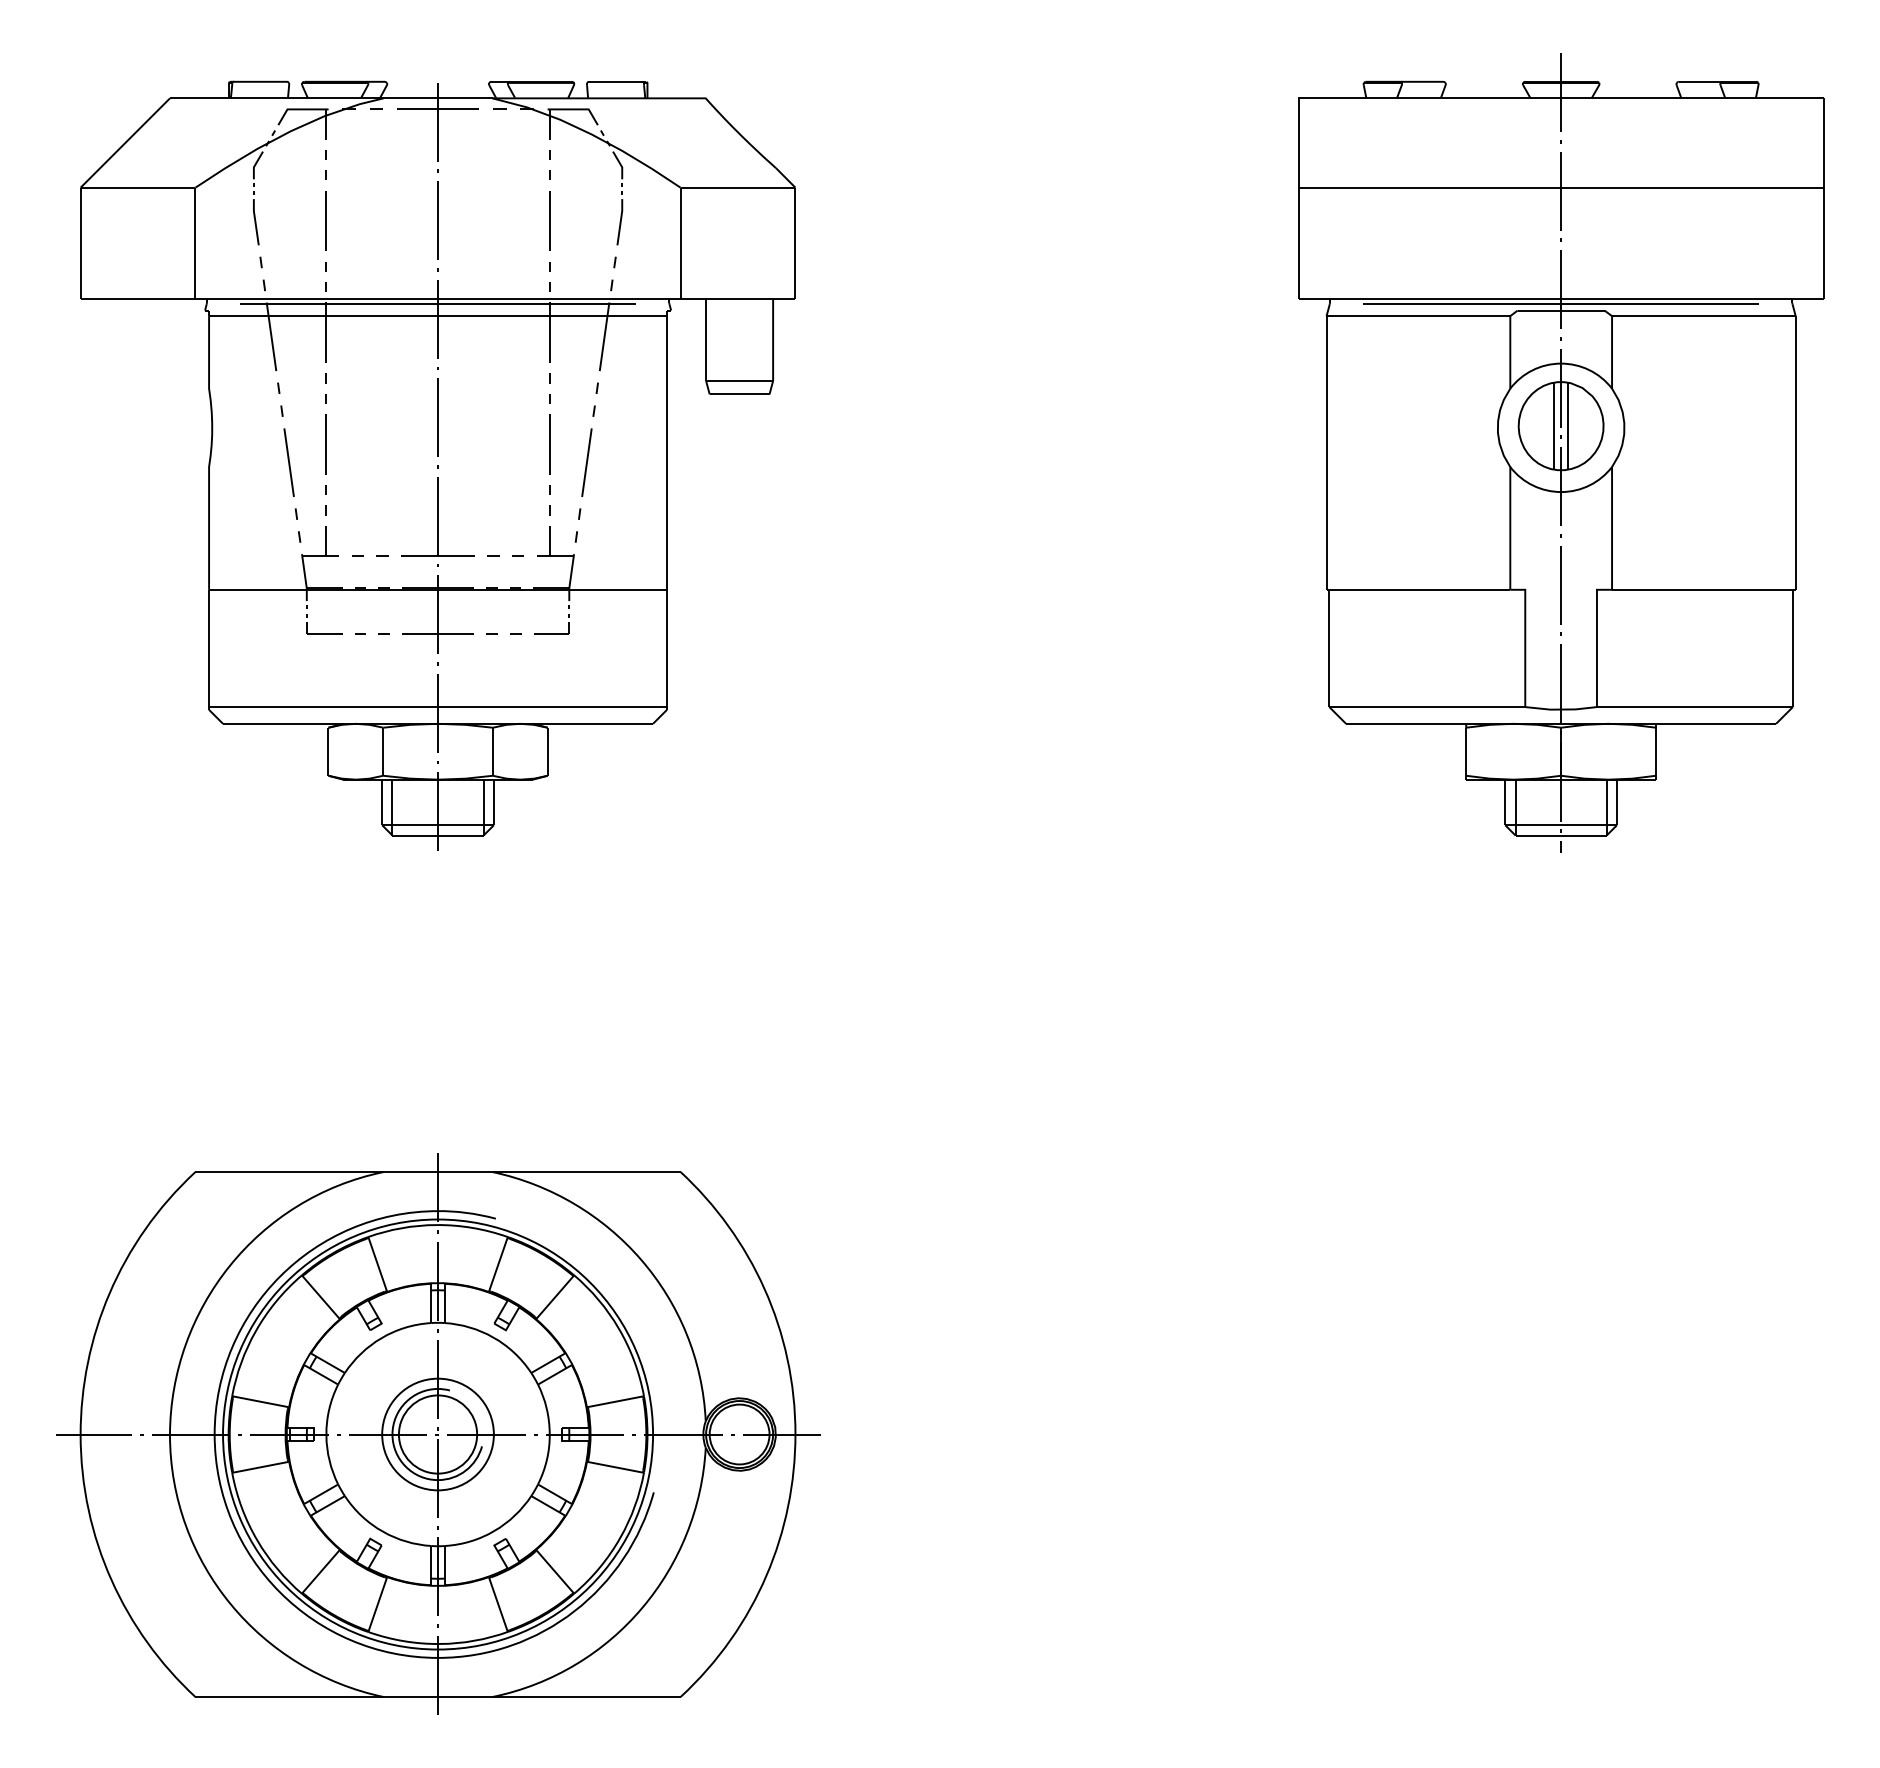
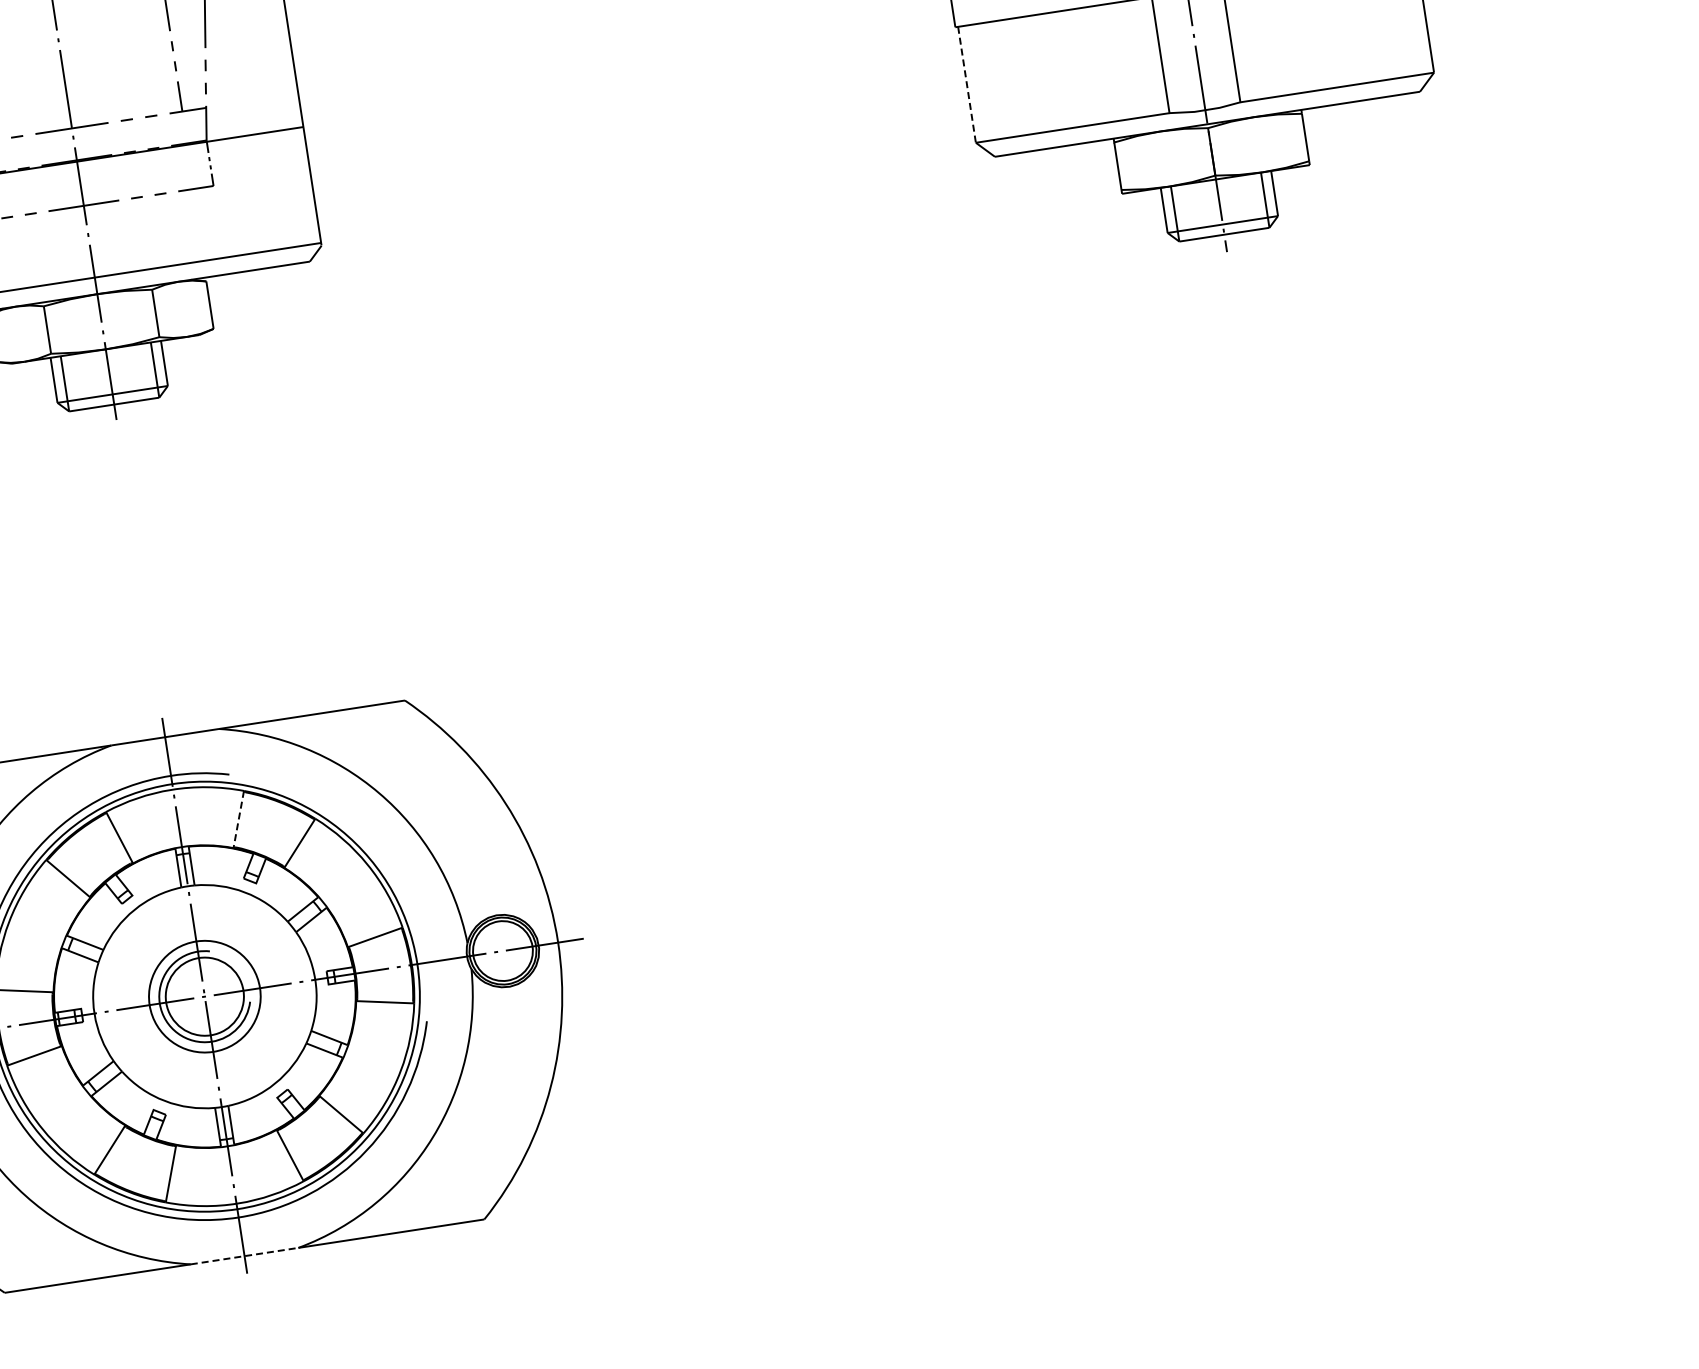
line: (1329, 648) -> (967, 84), solid -> dashed
line: (498, 1265) -> (239, 820), solid -> dashed
line: (438, 1697) -> (245, 1256), solid -> dashed

